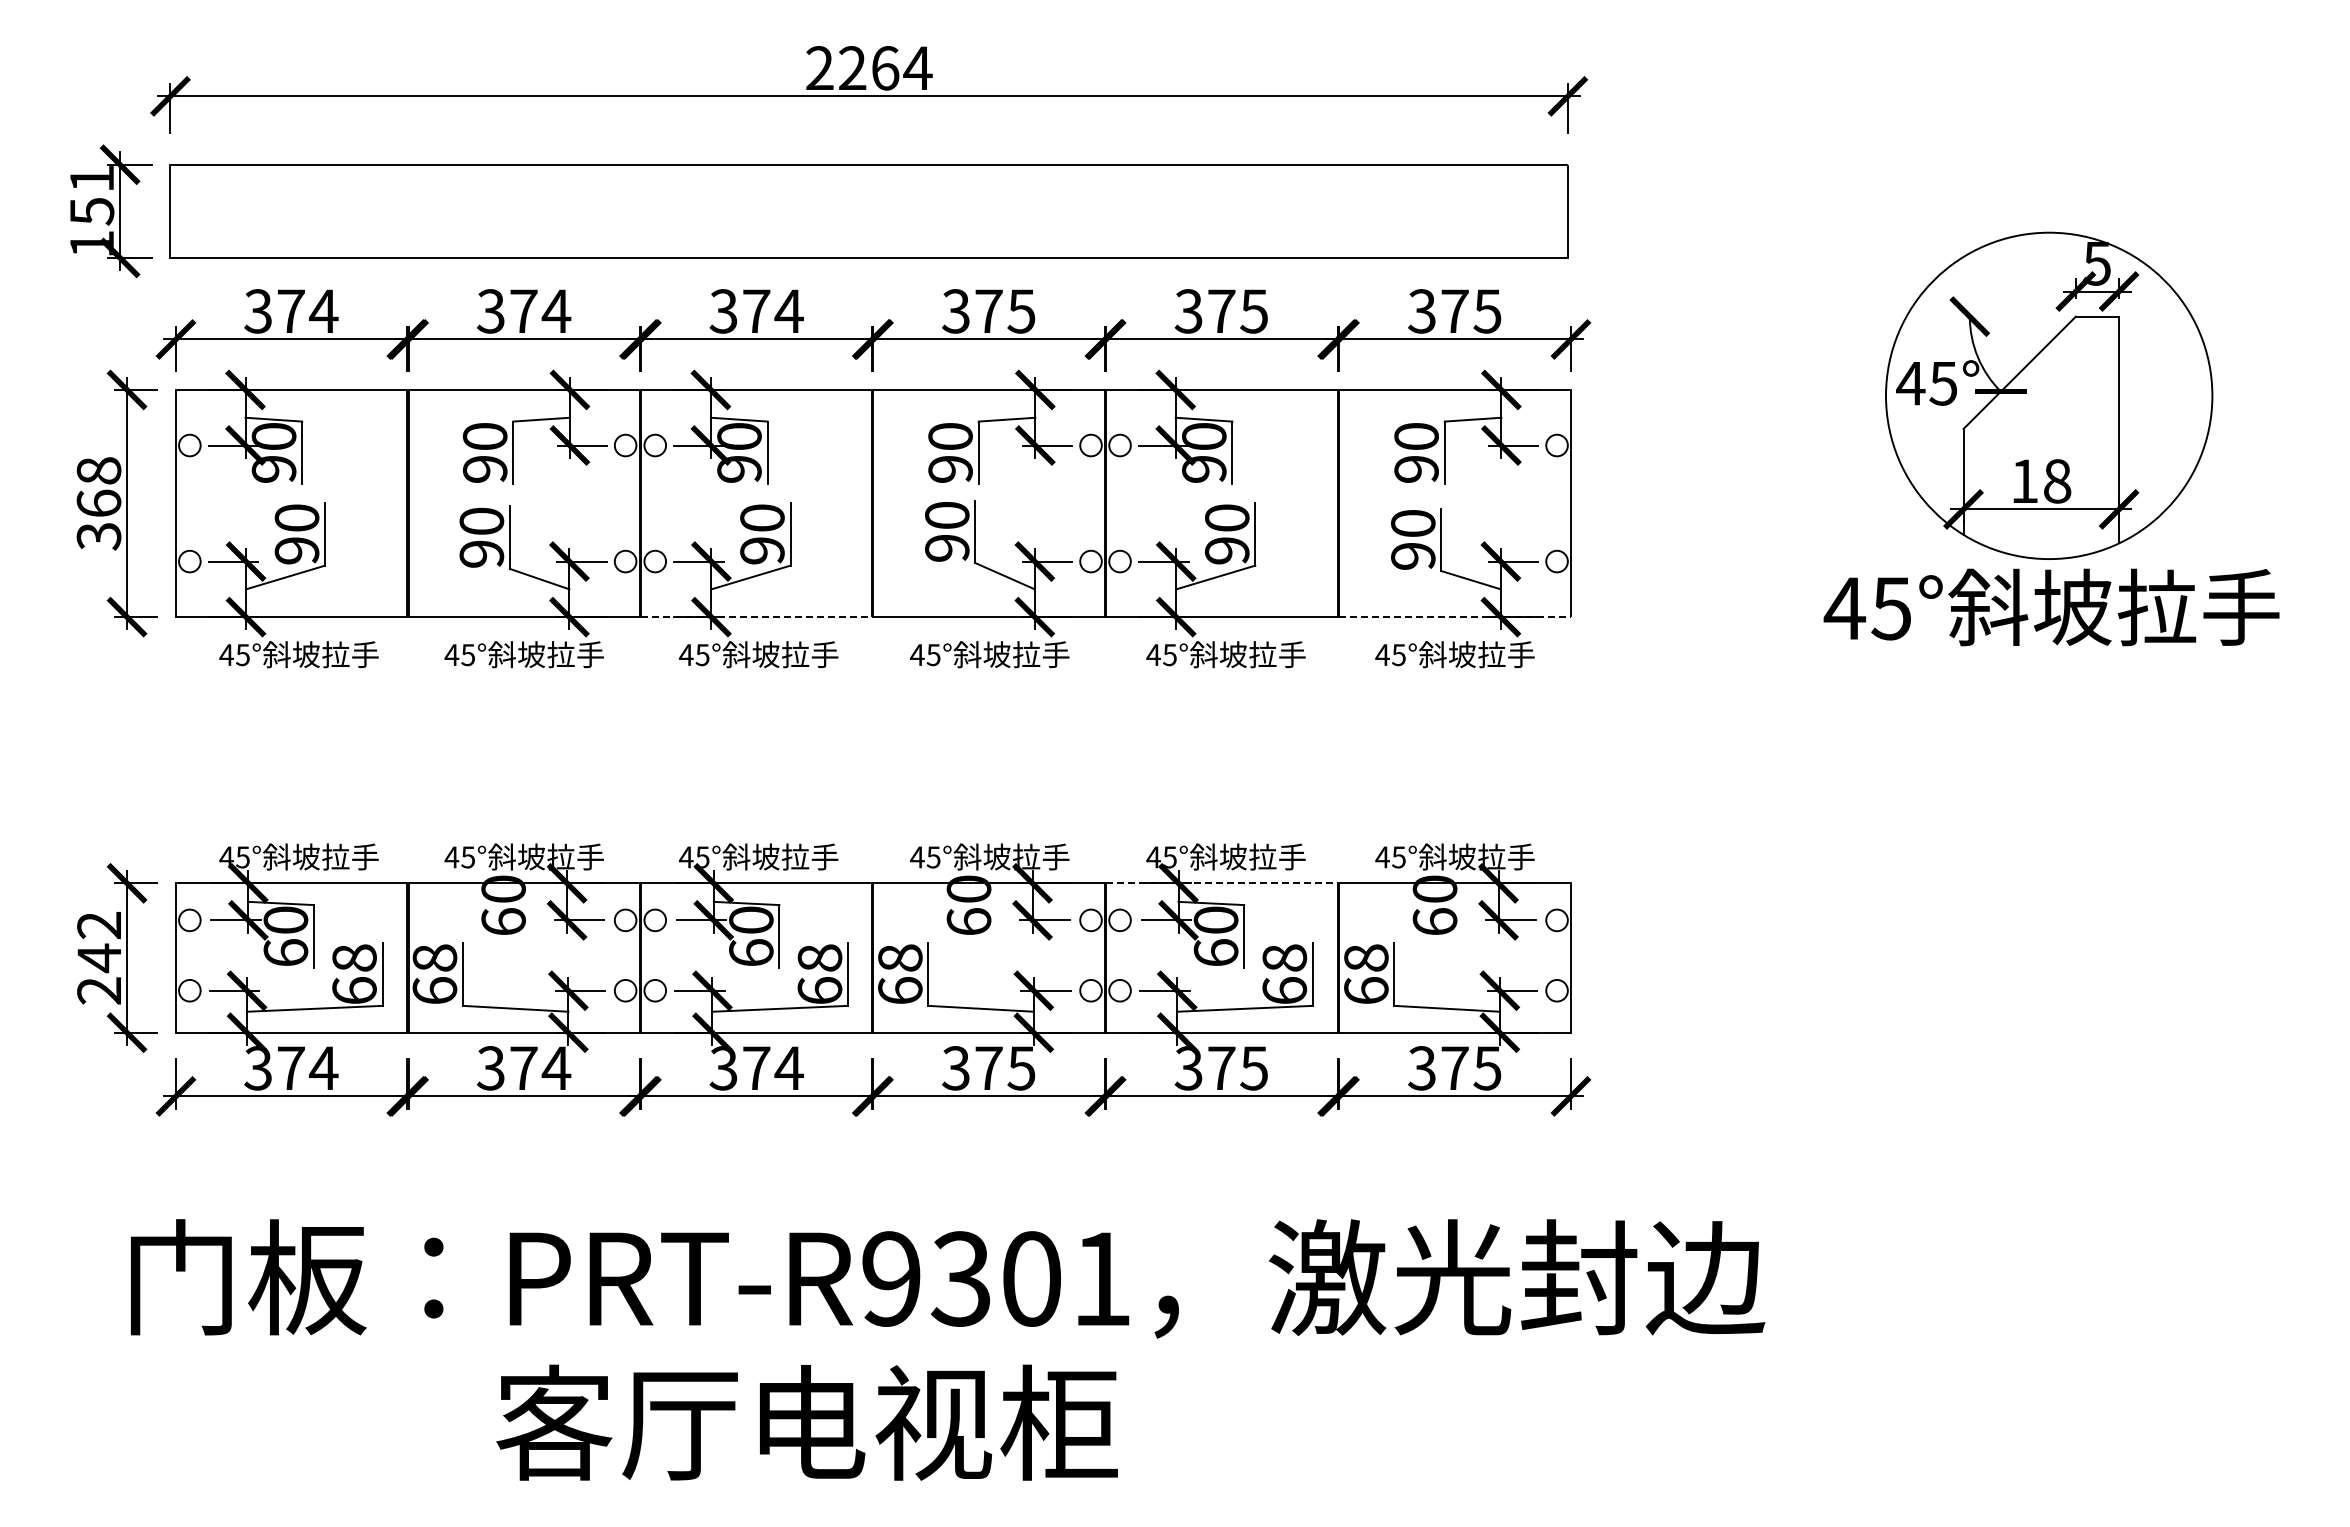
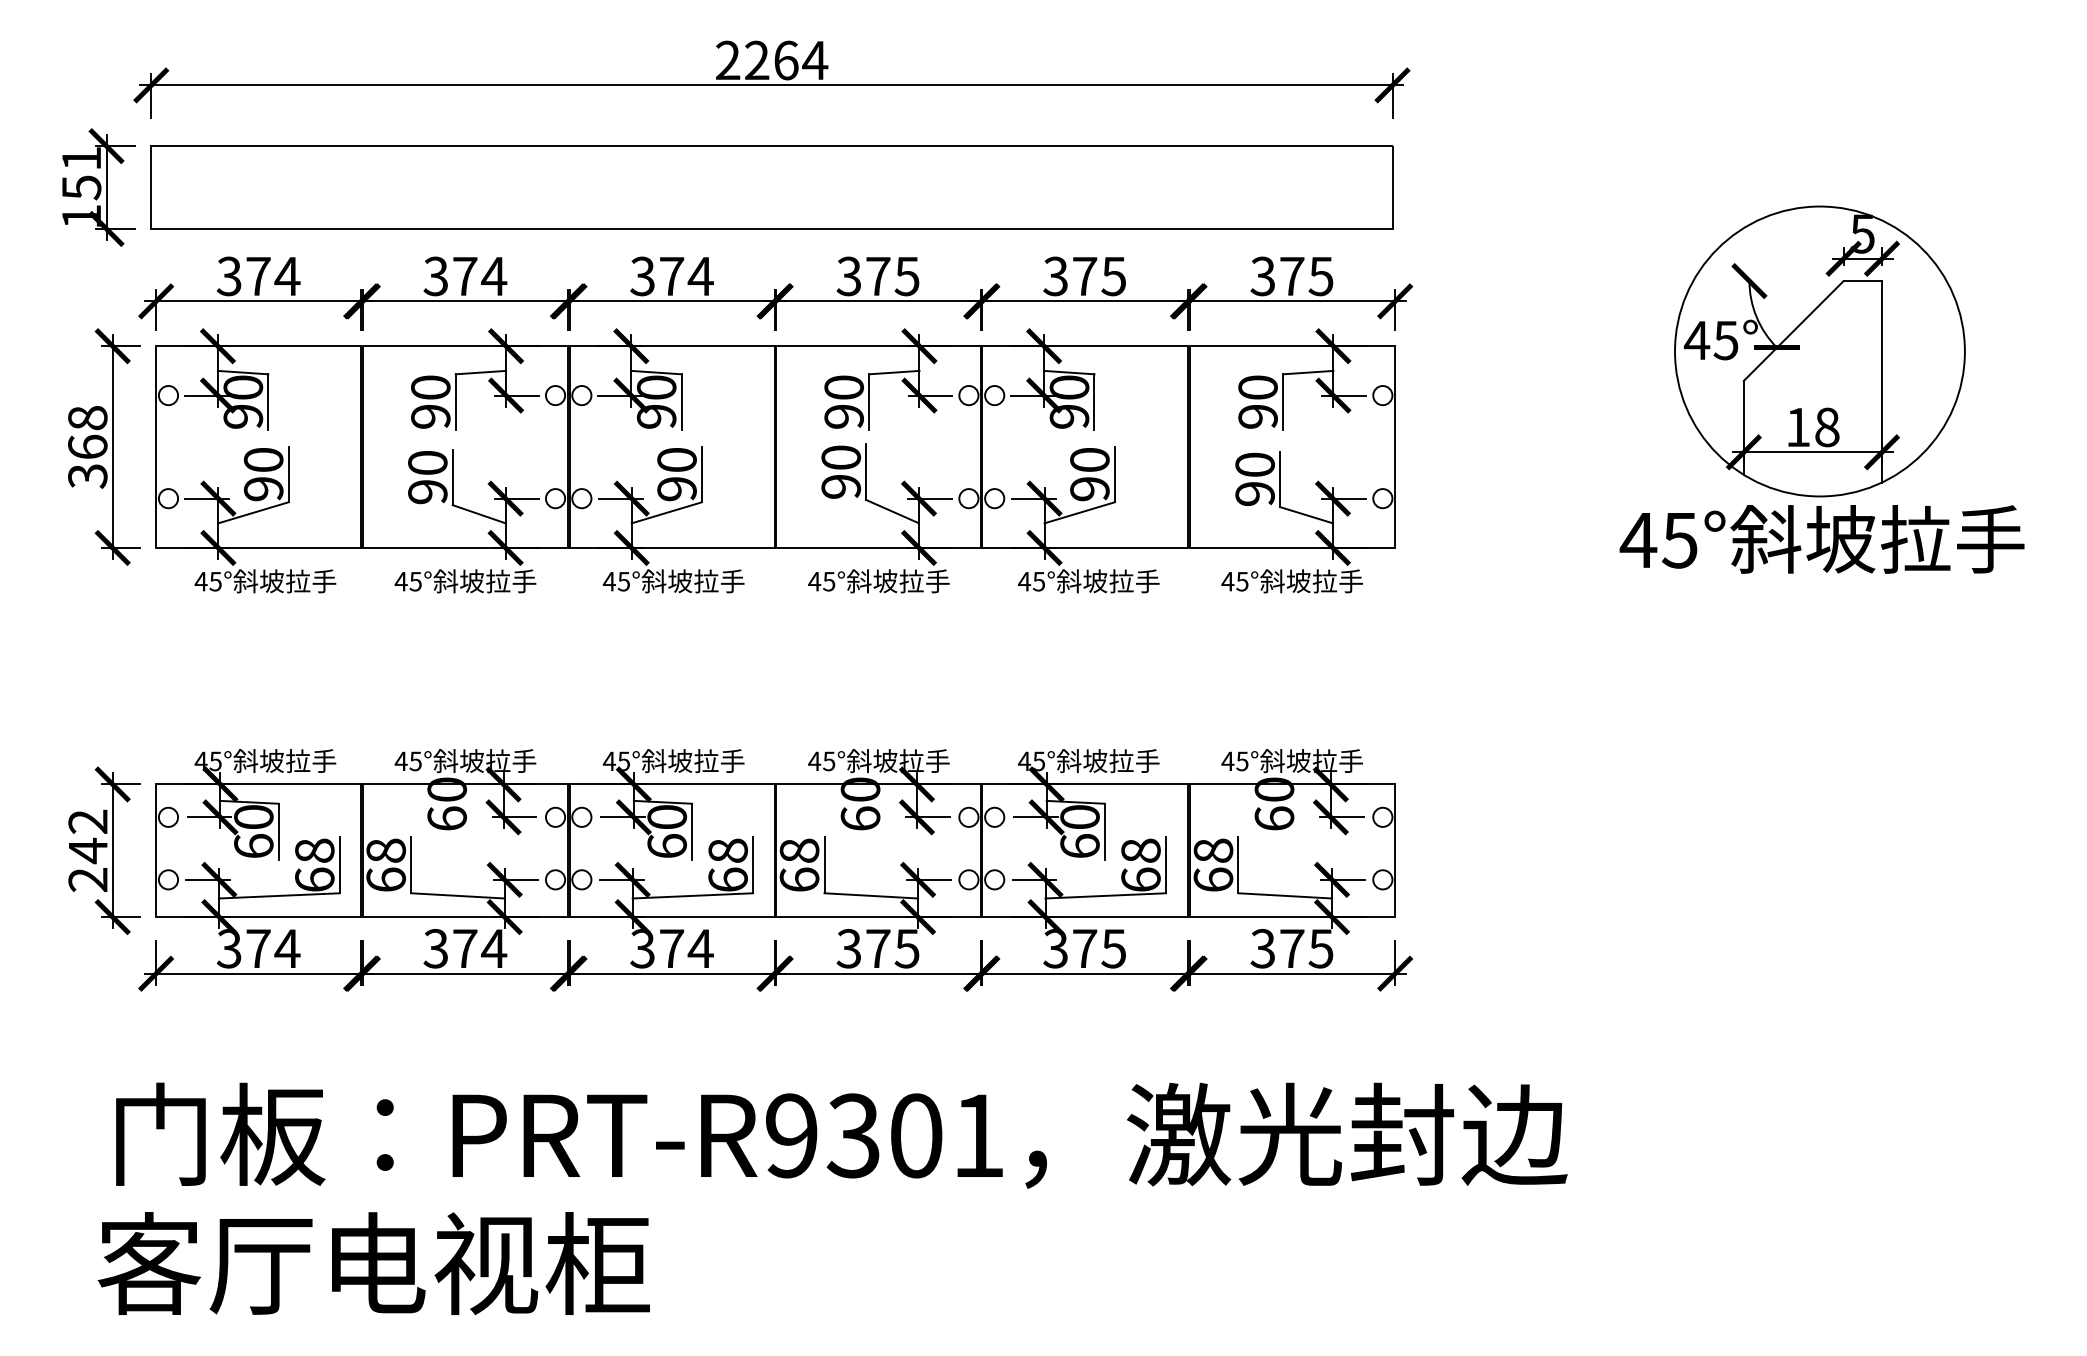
line: (757, 617) -> (672, 548), dashed -> solid
line: (1455, 617) -> (1292, 548), dashed -> solid
line: (1221, 883) -> (1084, 784), dashed -> solid
text: (806, 1422) -> (373, 1263), moved

